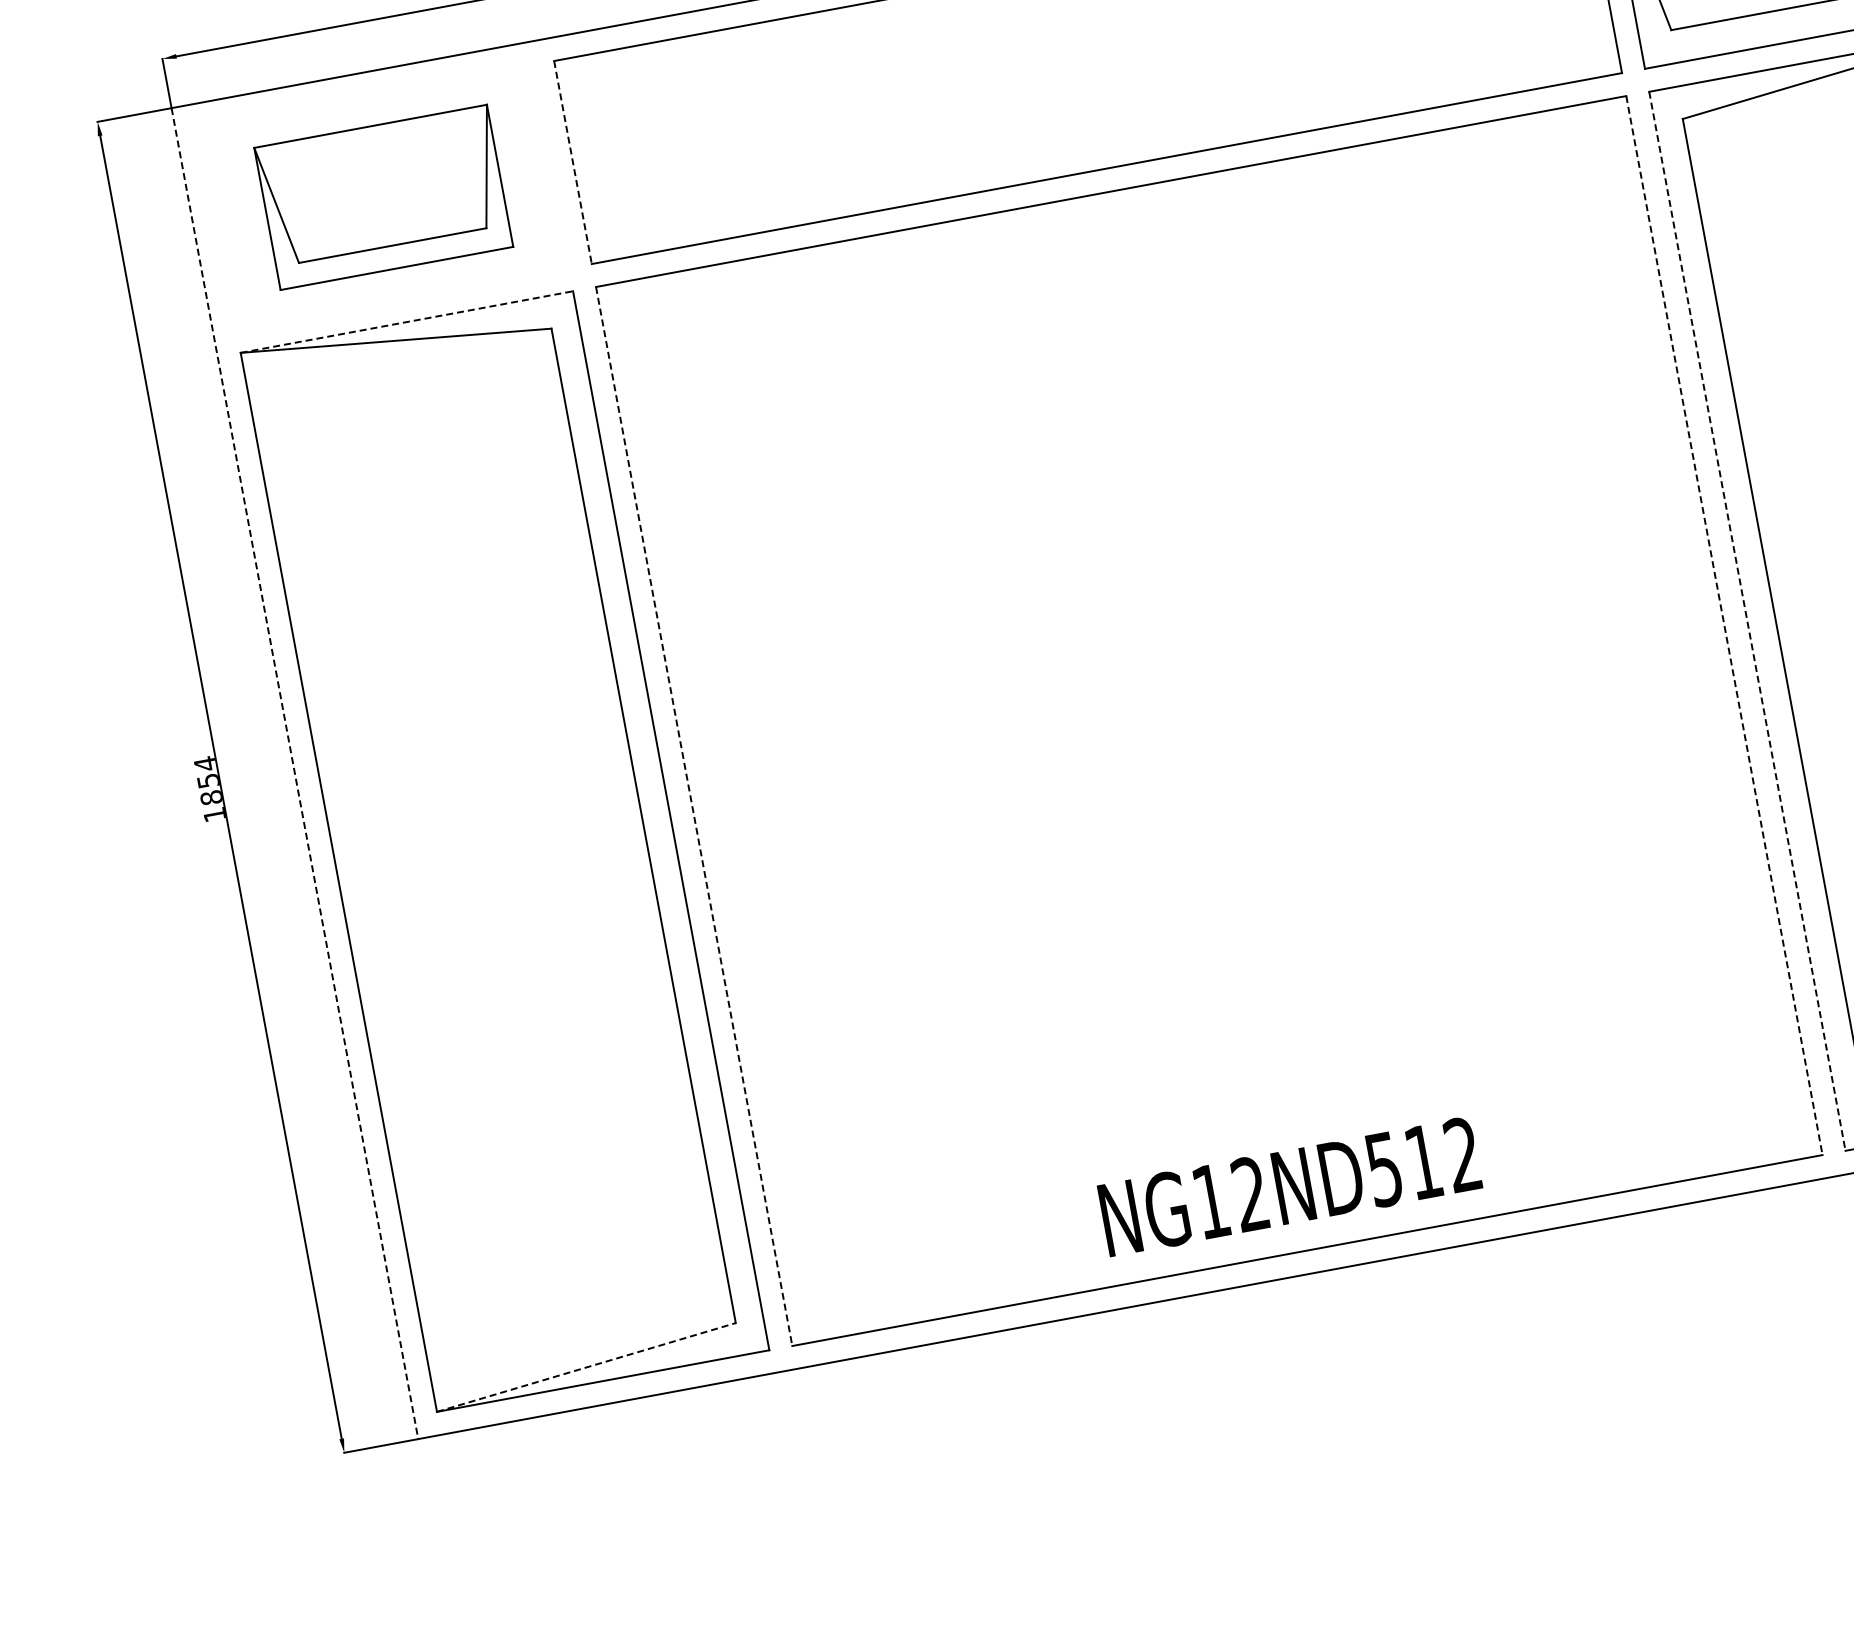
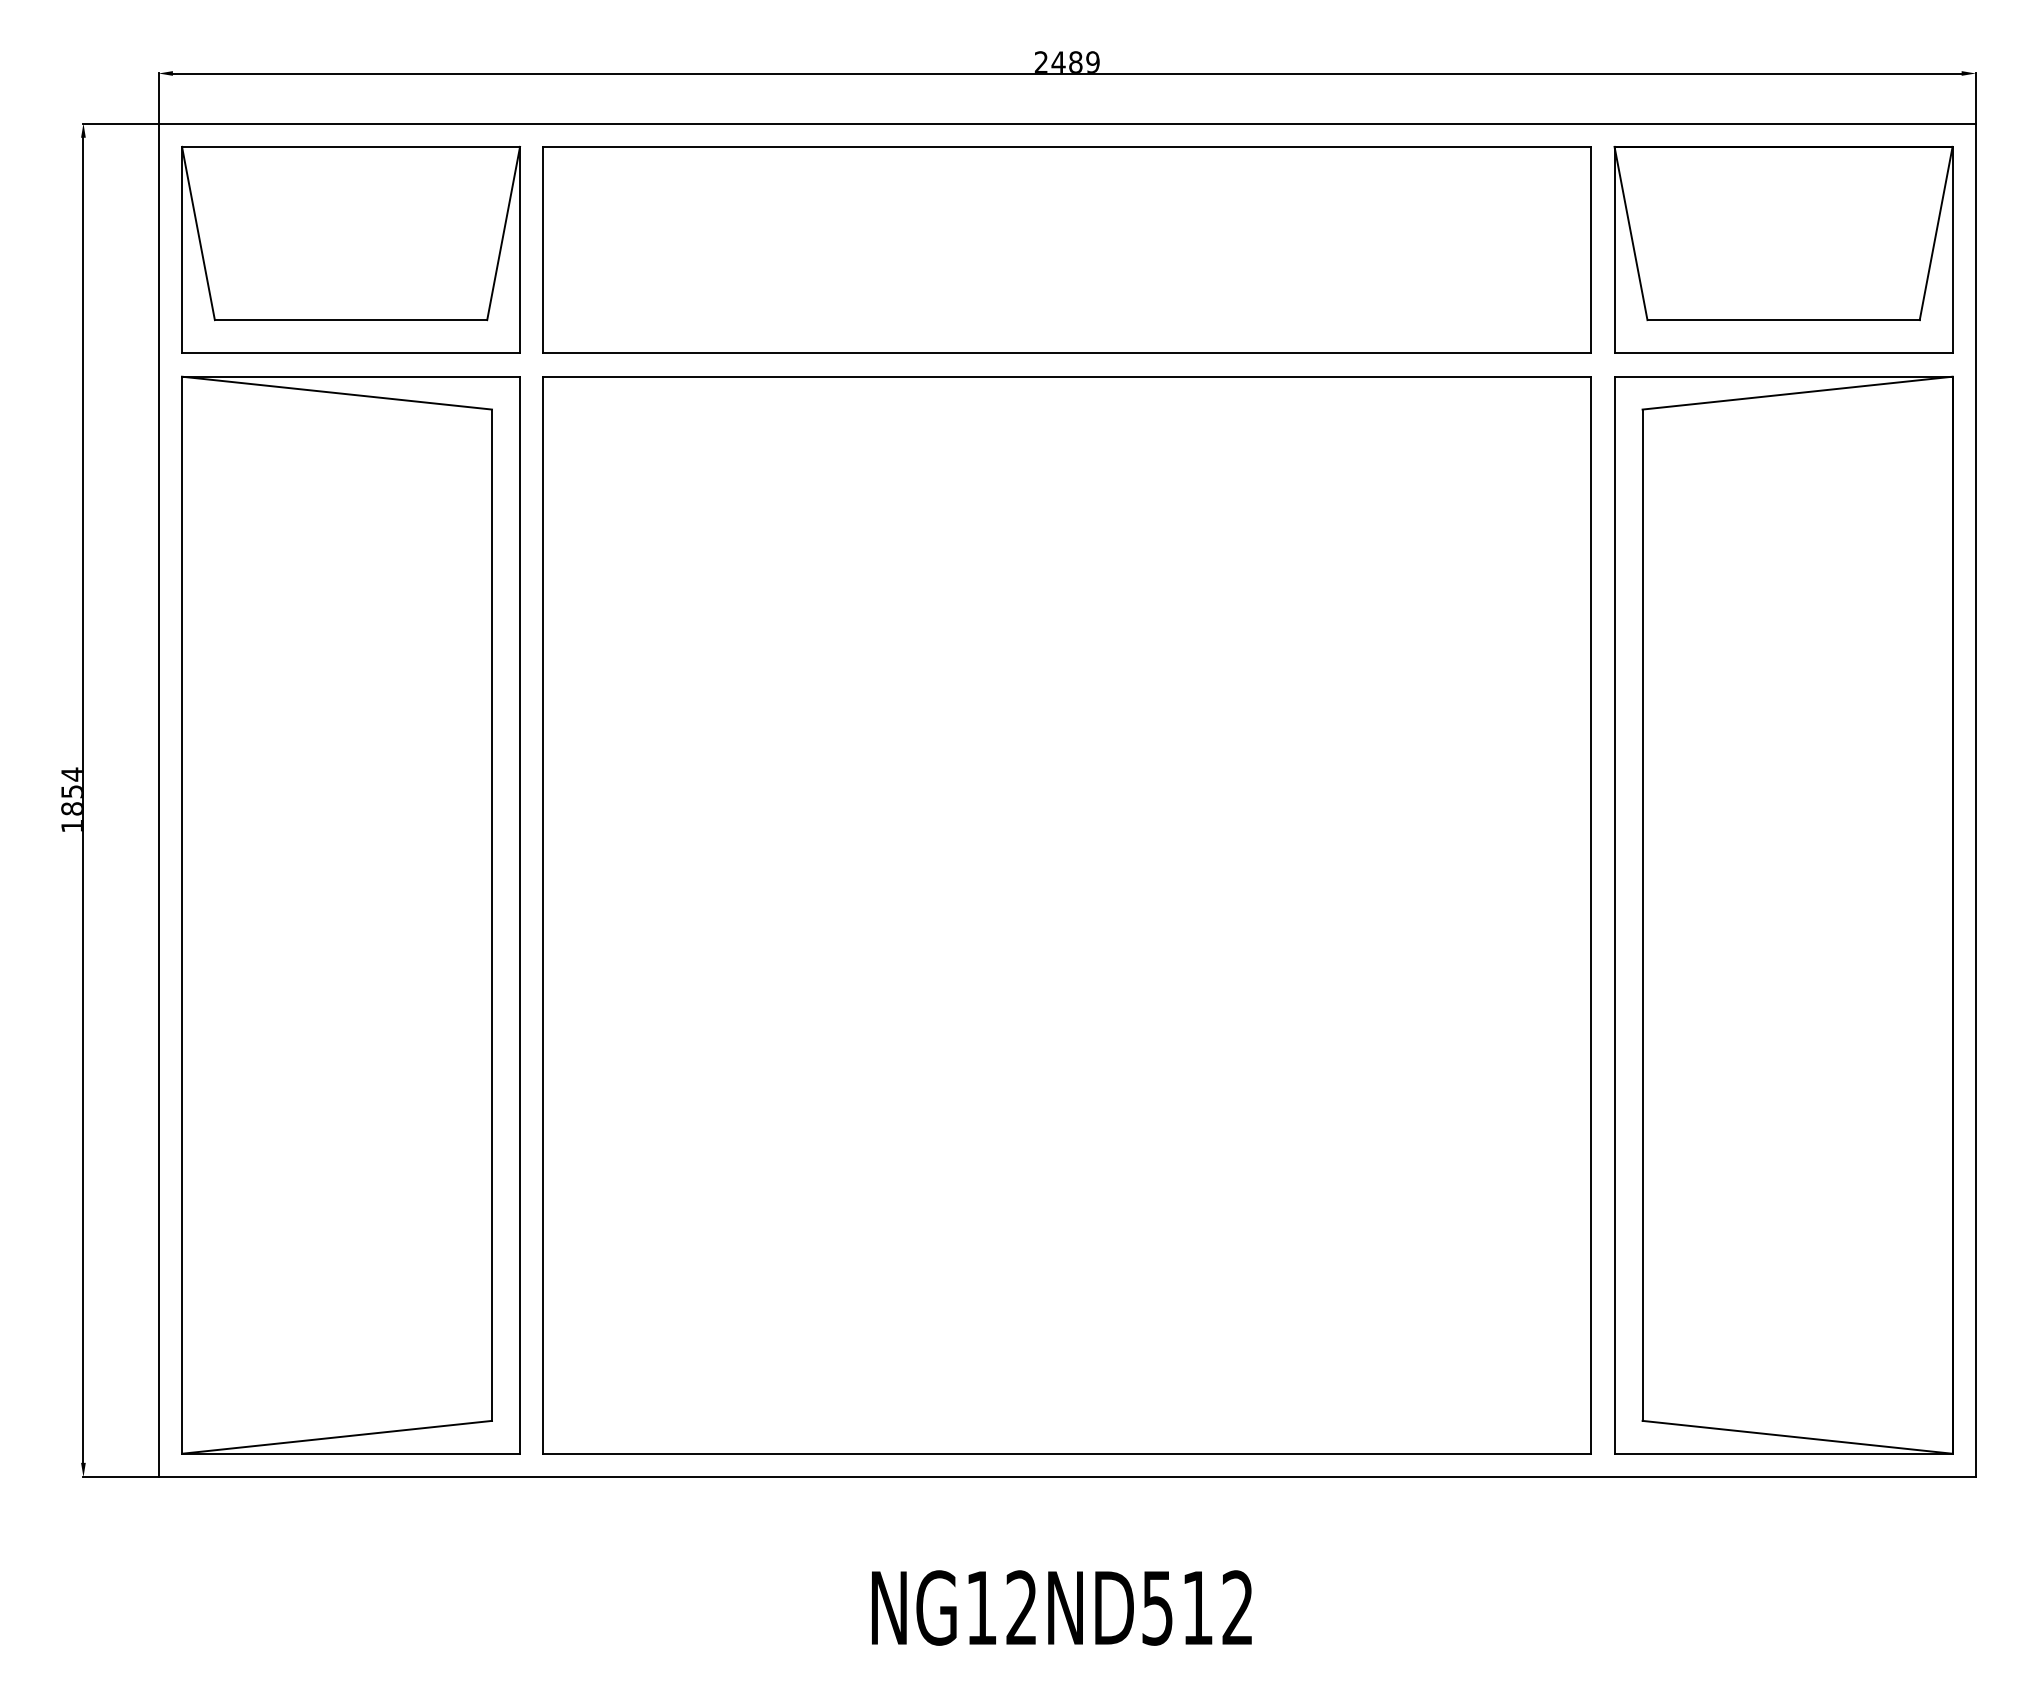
line: (573, 162) -> (543, 250), dashed -> solid
part: (383, 197) -> (350, 249), size x1.43
line: (407, 321) -> (351, 376), dashed -> solid
line: (1747, 621) -> (1614, 915), dashed -> solid
line: (1724, 625) -> (1591, 915), dashed -> solid
line: (294, 773) -> (158, 800), dashed -> solid
line: (694, 816) -> (543, 915), dashed -> solid
text: (1289, 1186) -> (1061, 1607), moved
line: (586, 1367) -> (337, 1437), dashed -> solid

